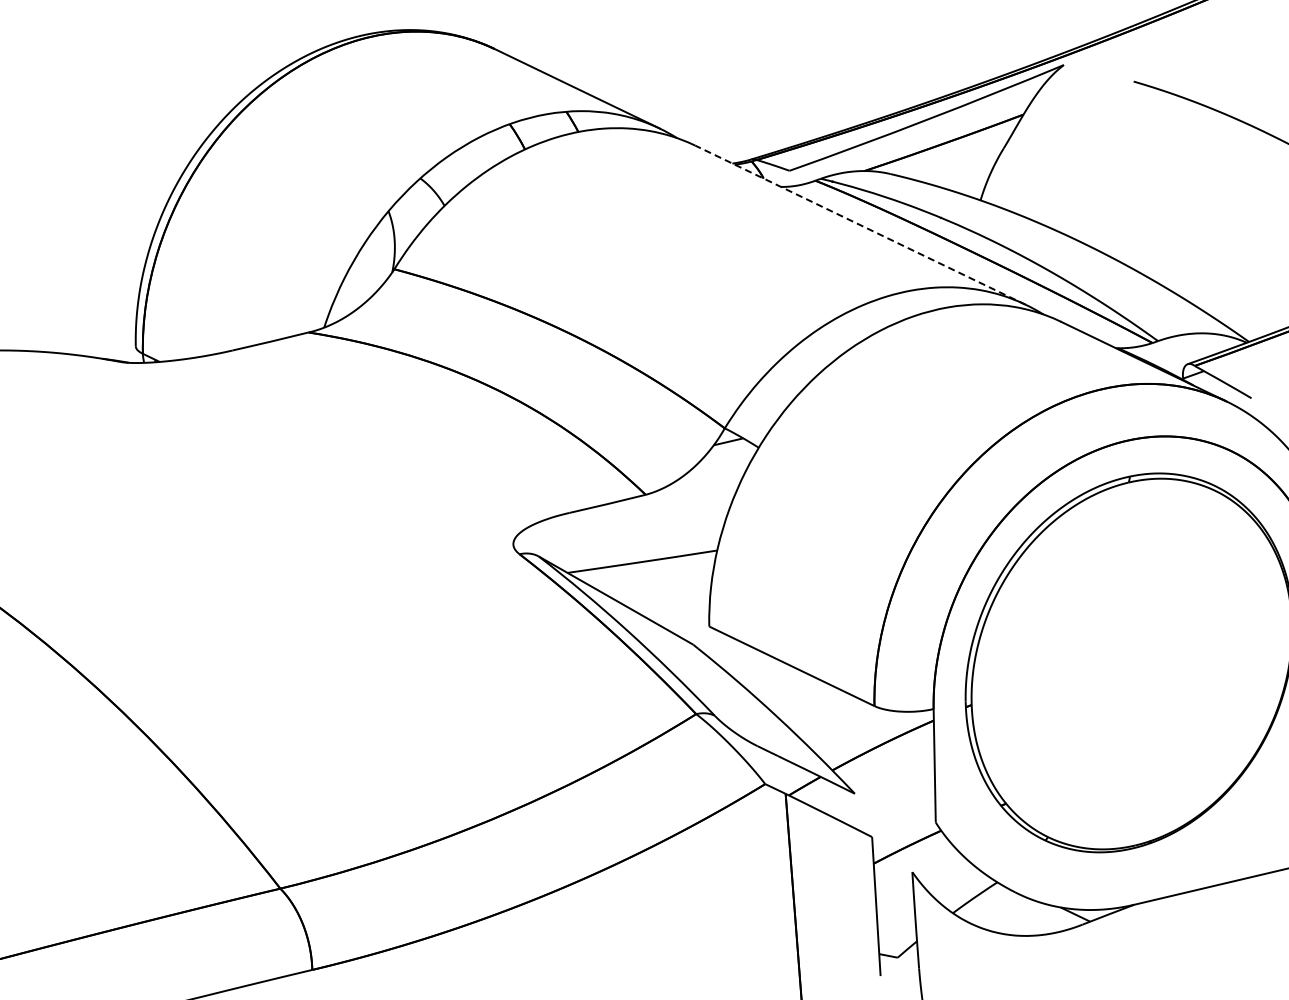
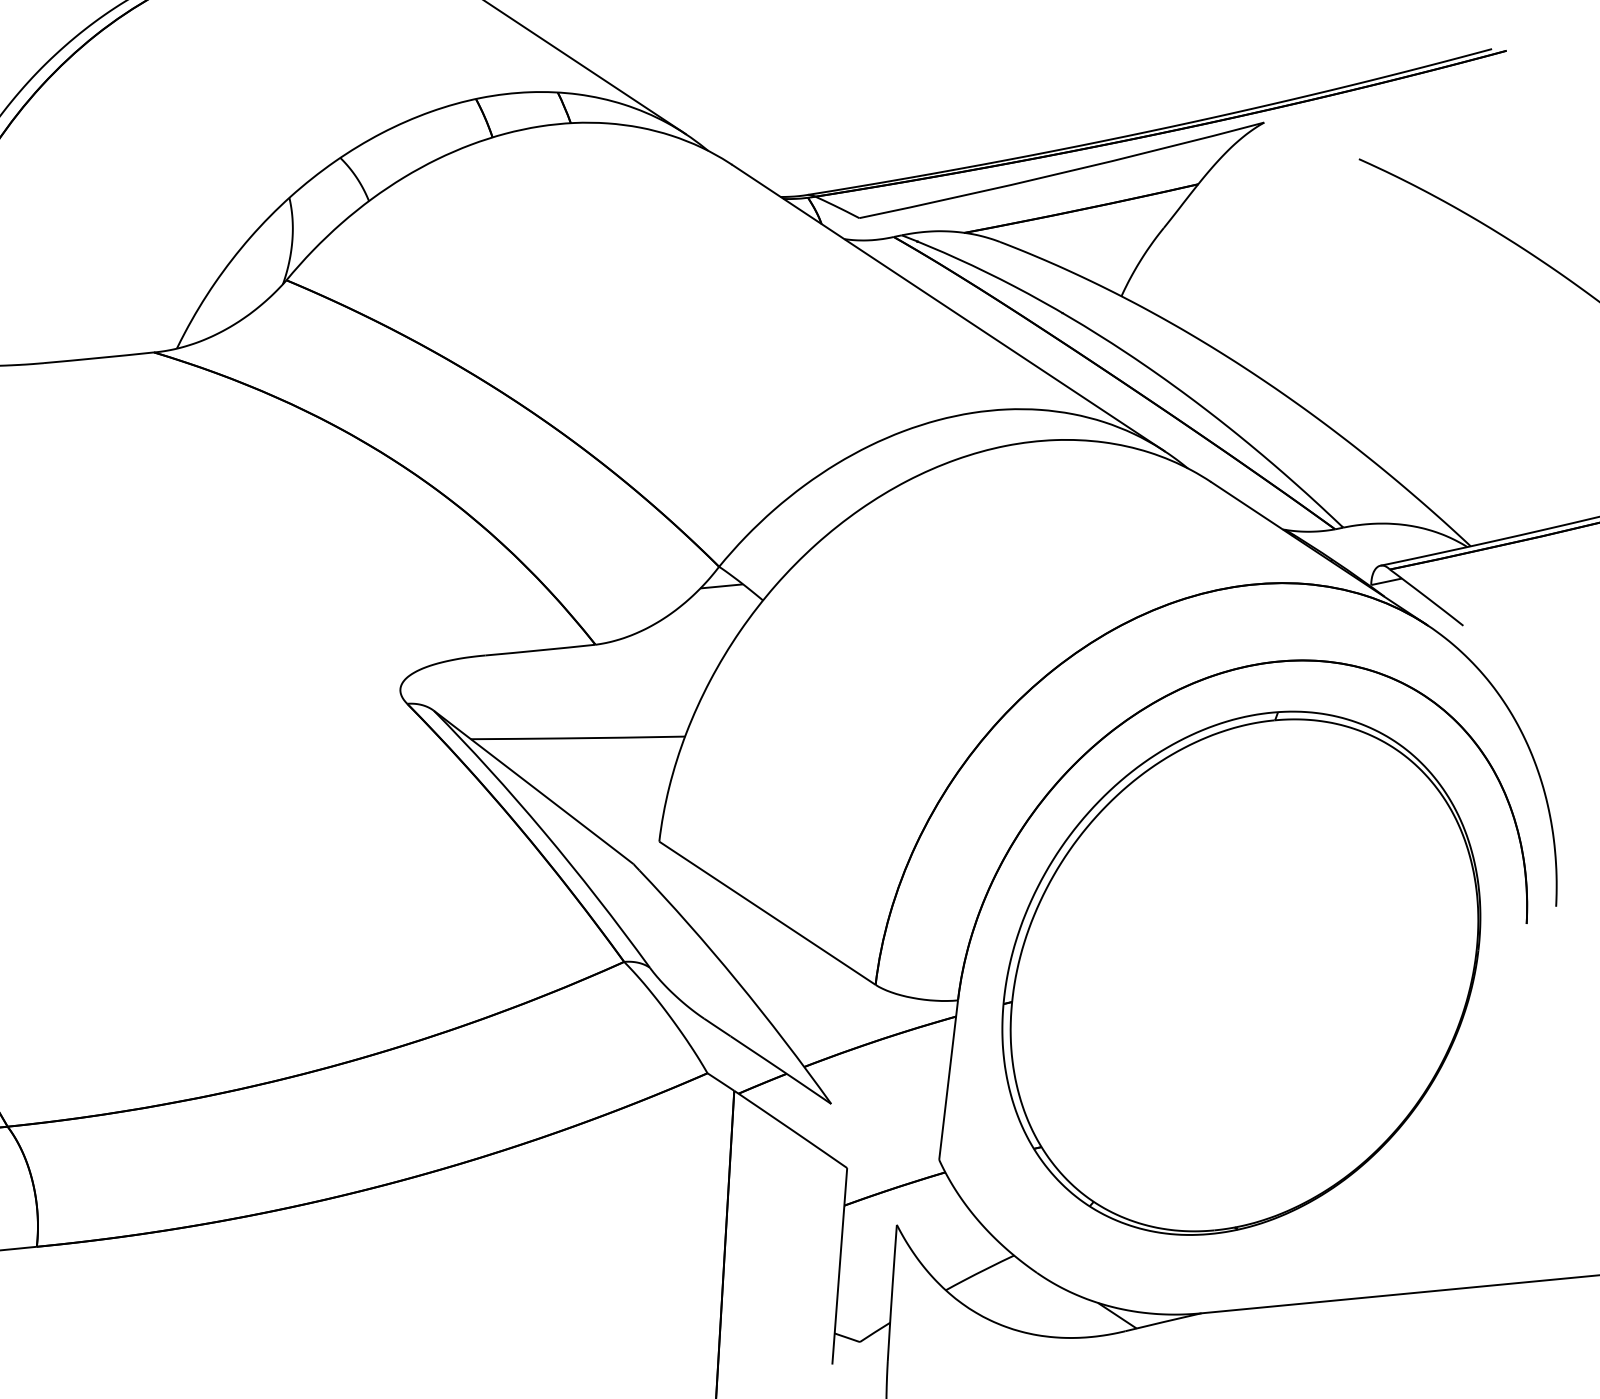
line: (860, 225) -> (948, 308), dashed -> solid

